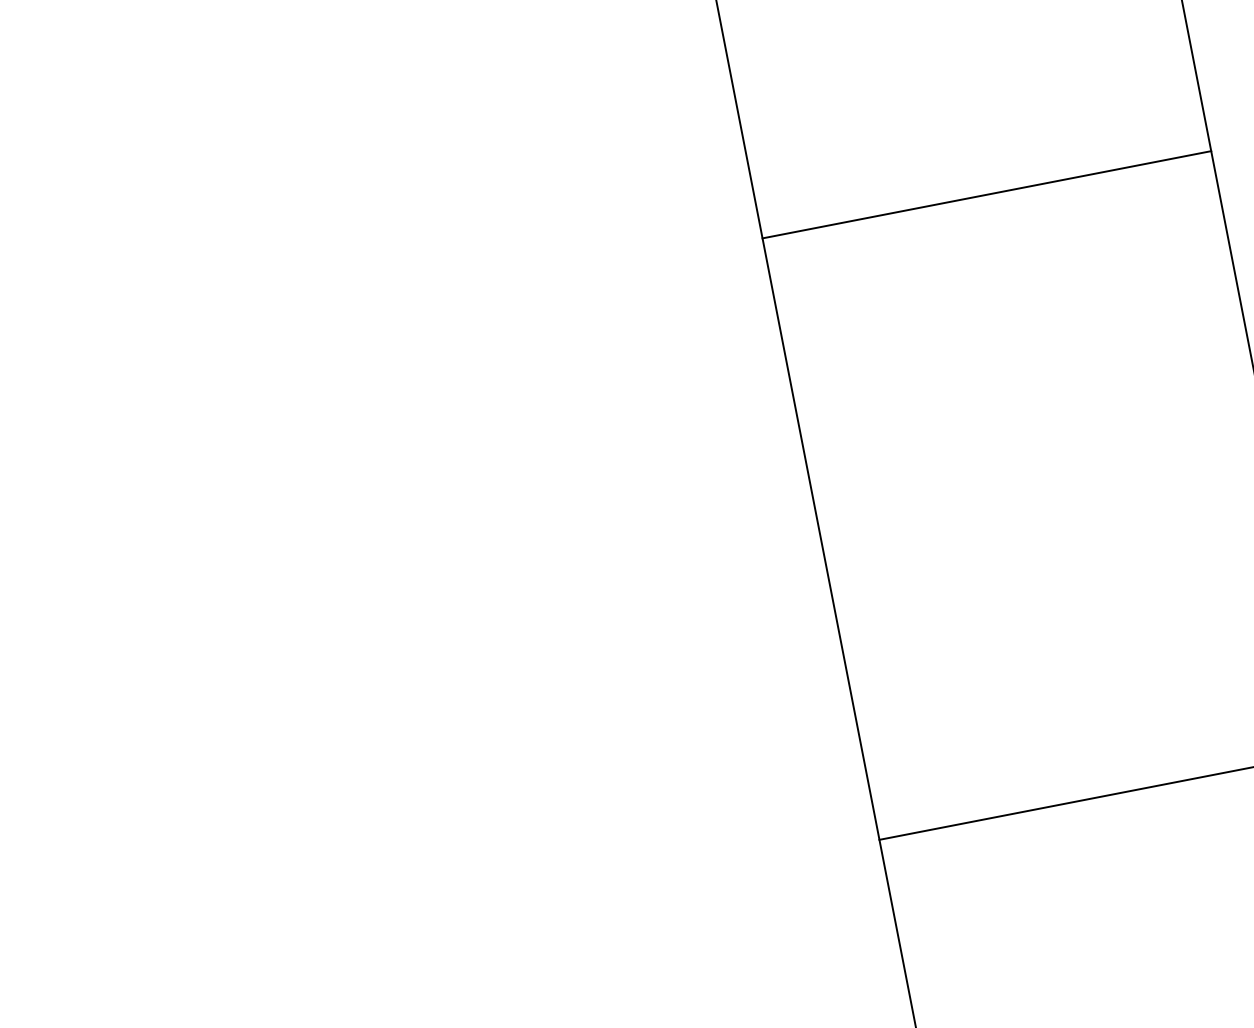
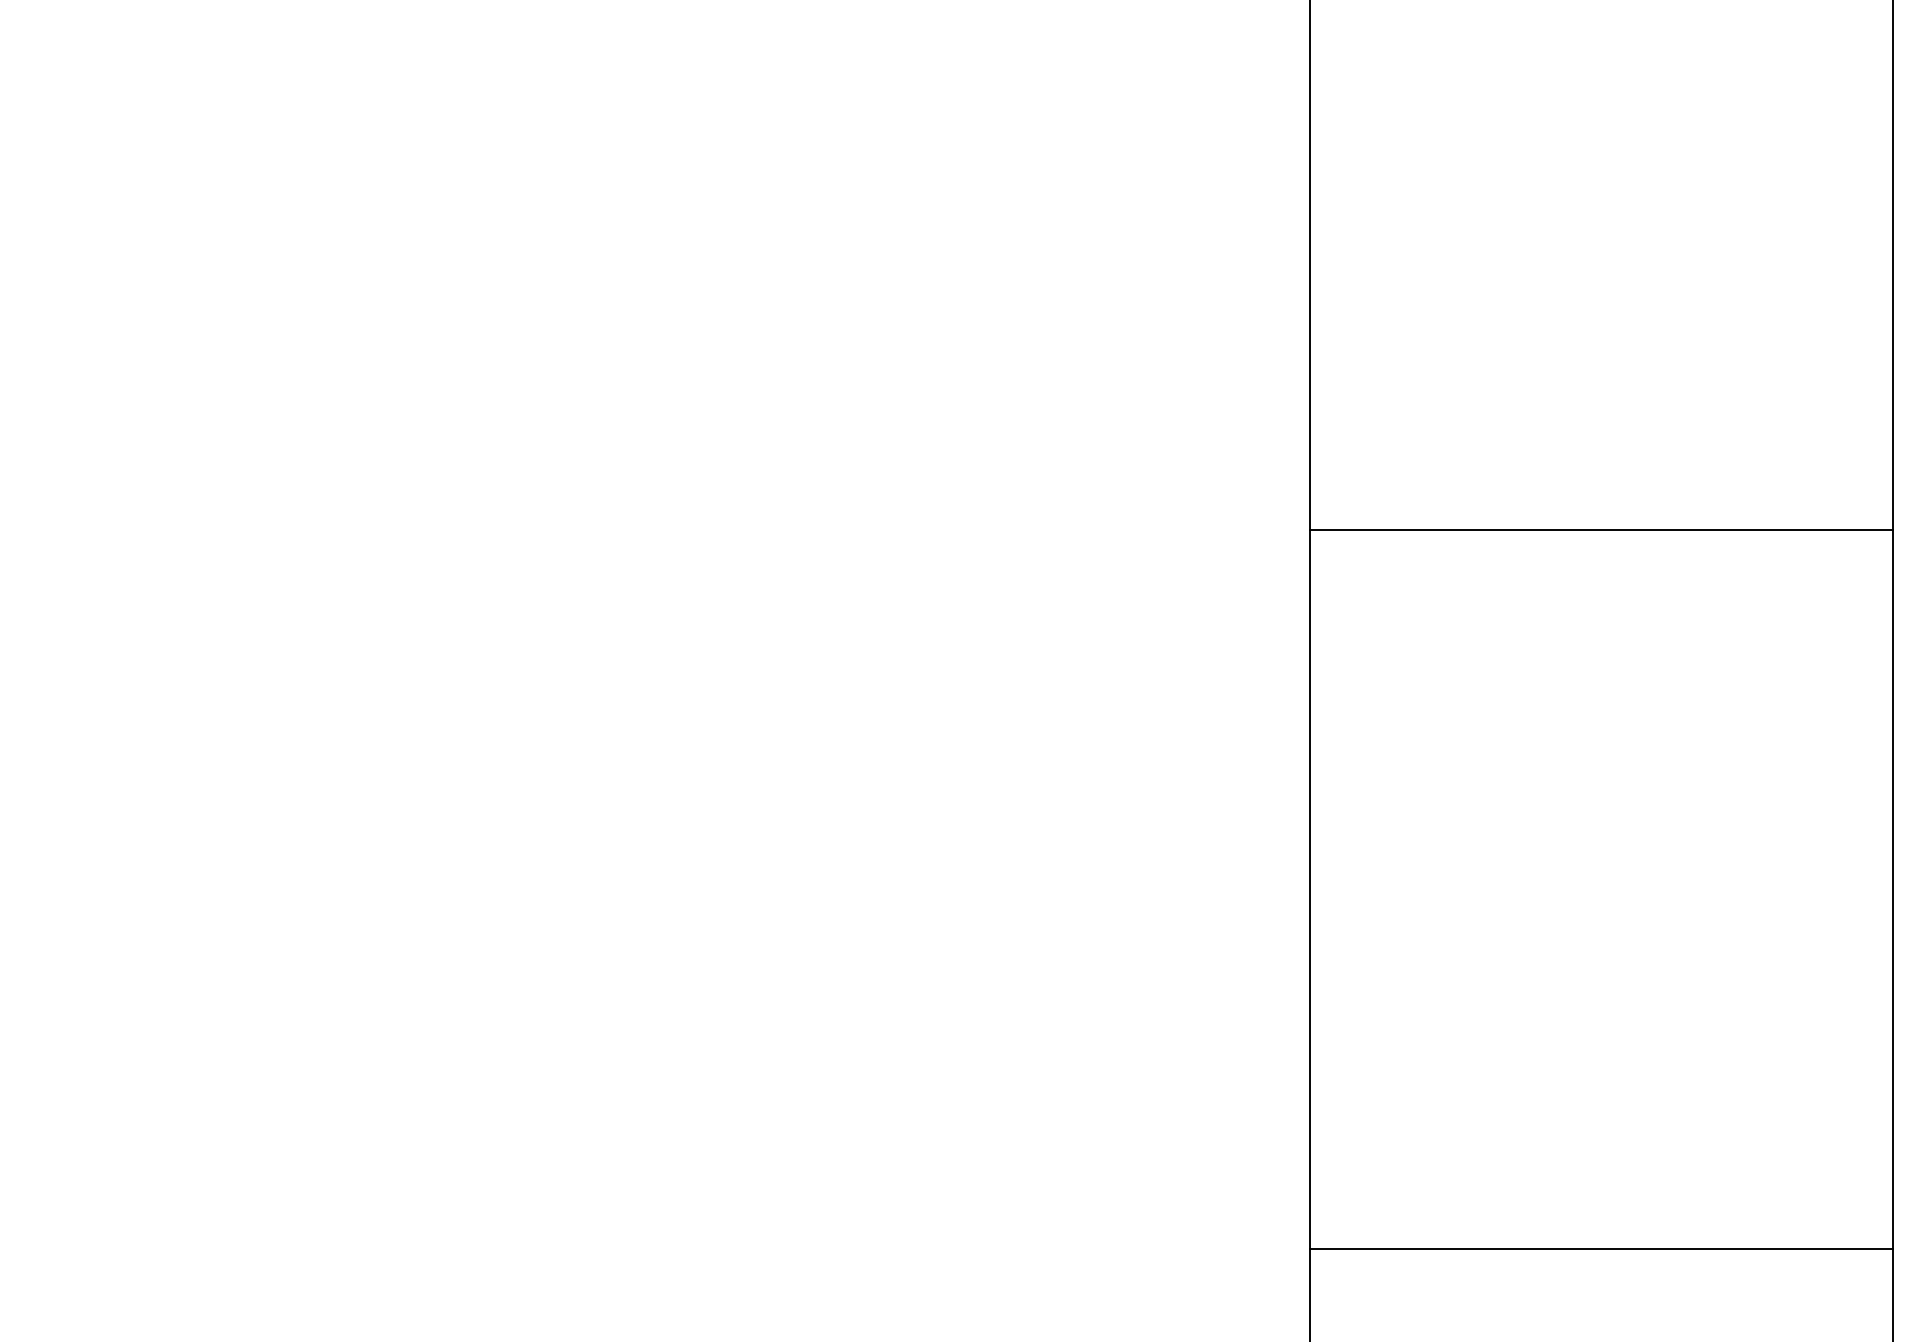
line: (986, 195) -> (1601, 530), moved

